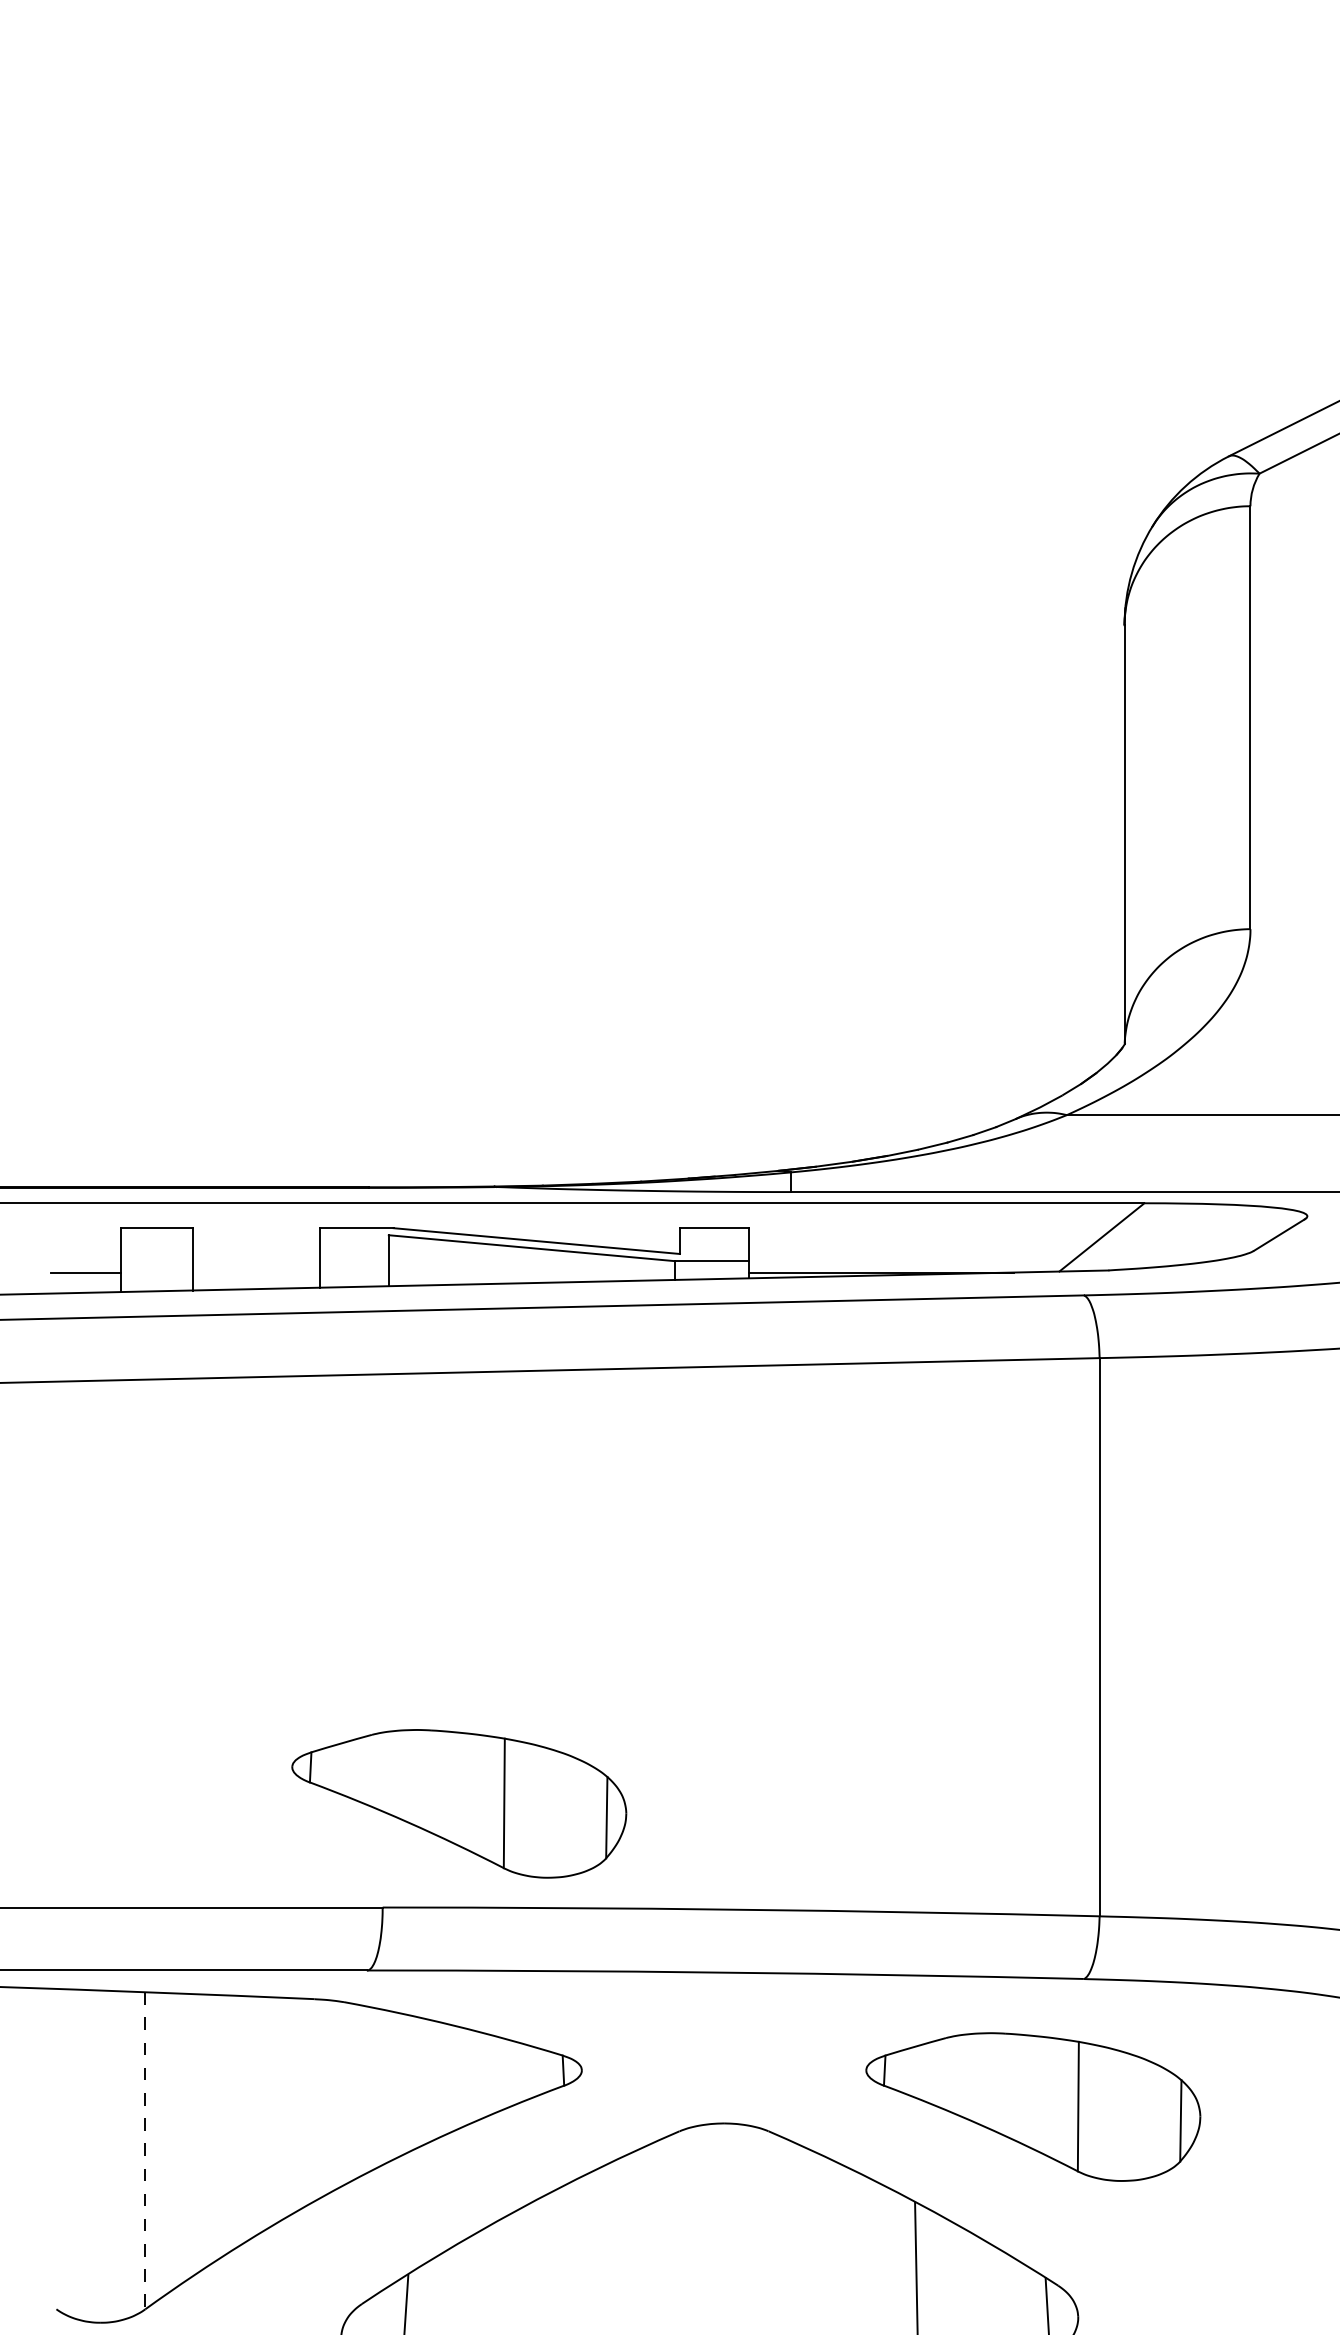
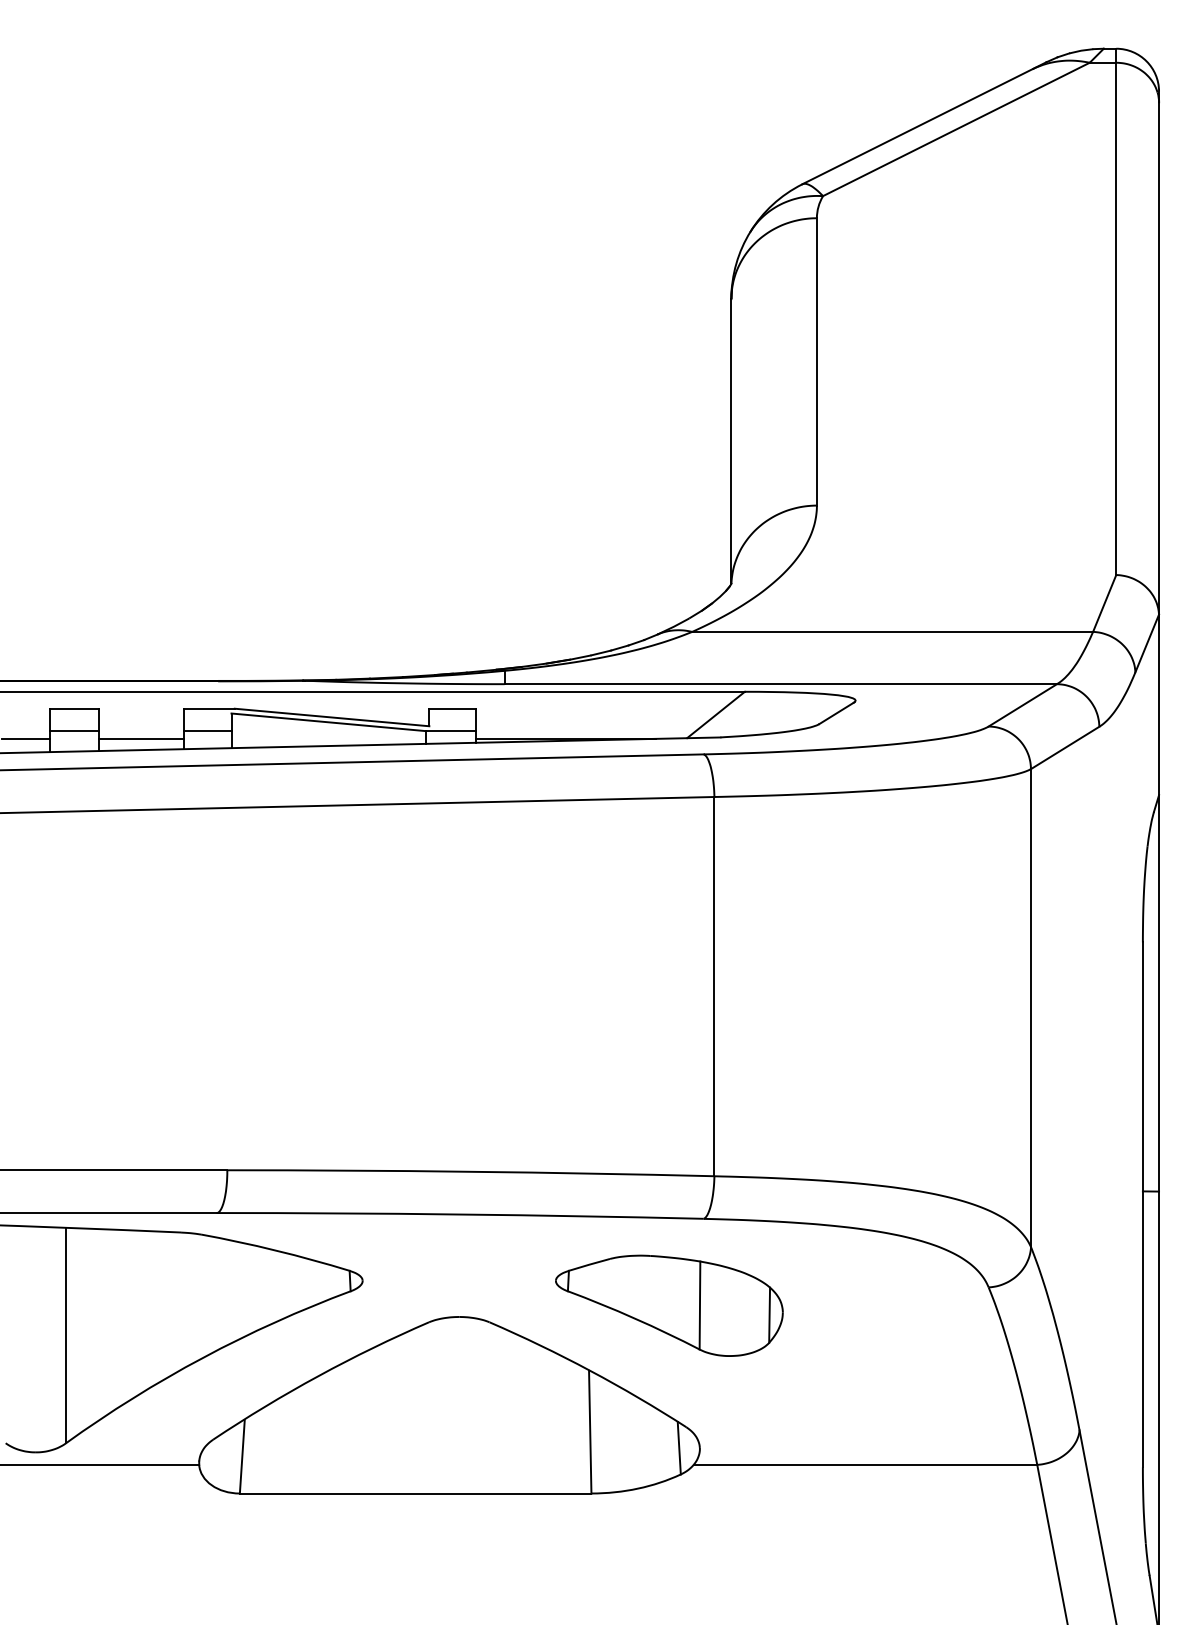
line: (156, 1261) -> (73, 731), added
line: (353, 1261) -> (207, 731), added
line: (256, 1272) -> (141, 738), added
part: (459, 1803) -> (279, 1099), removed
line: (145, 2150) -> (66, 1335), dashed -> solid

